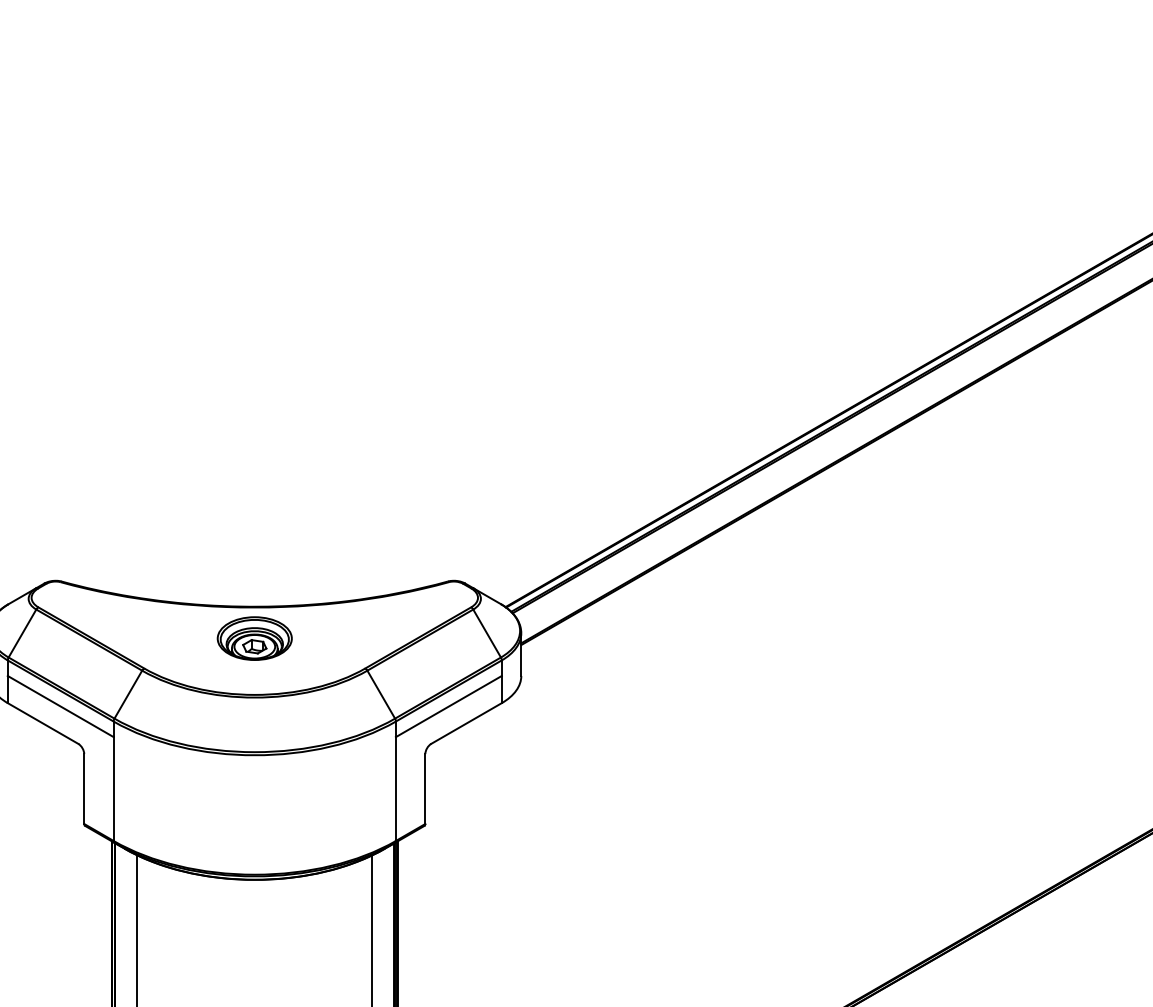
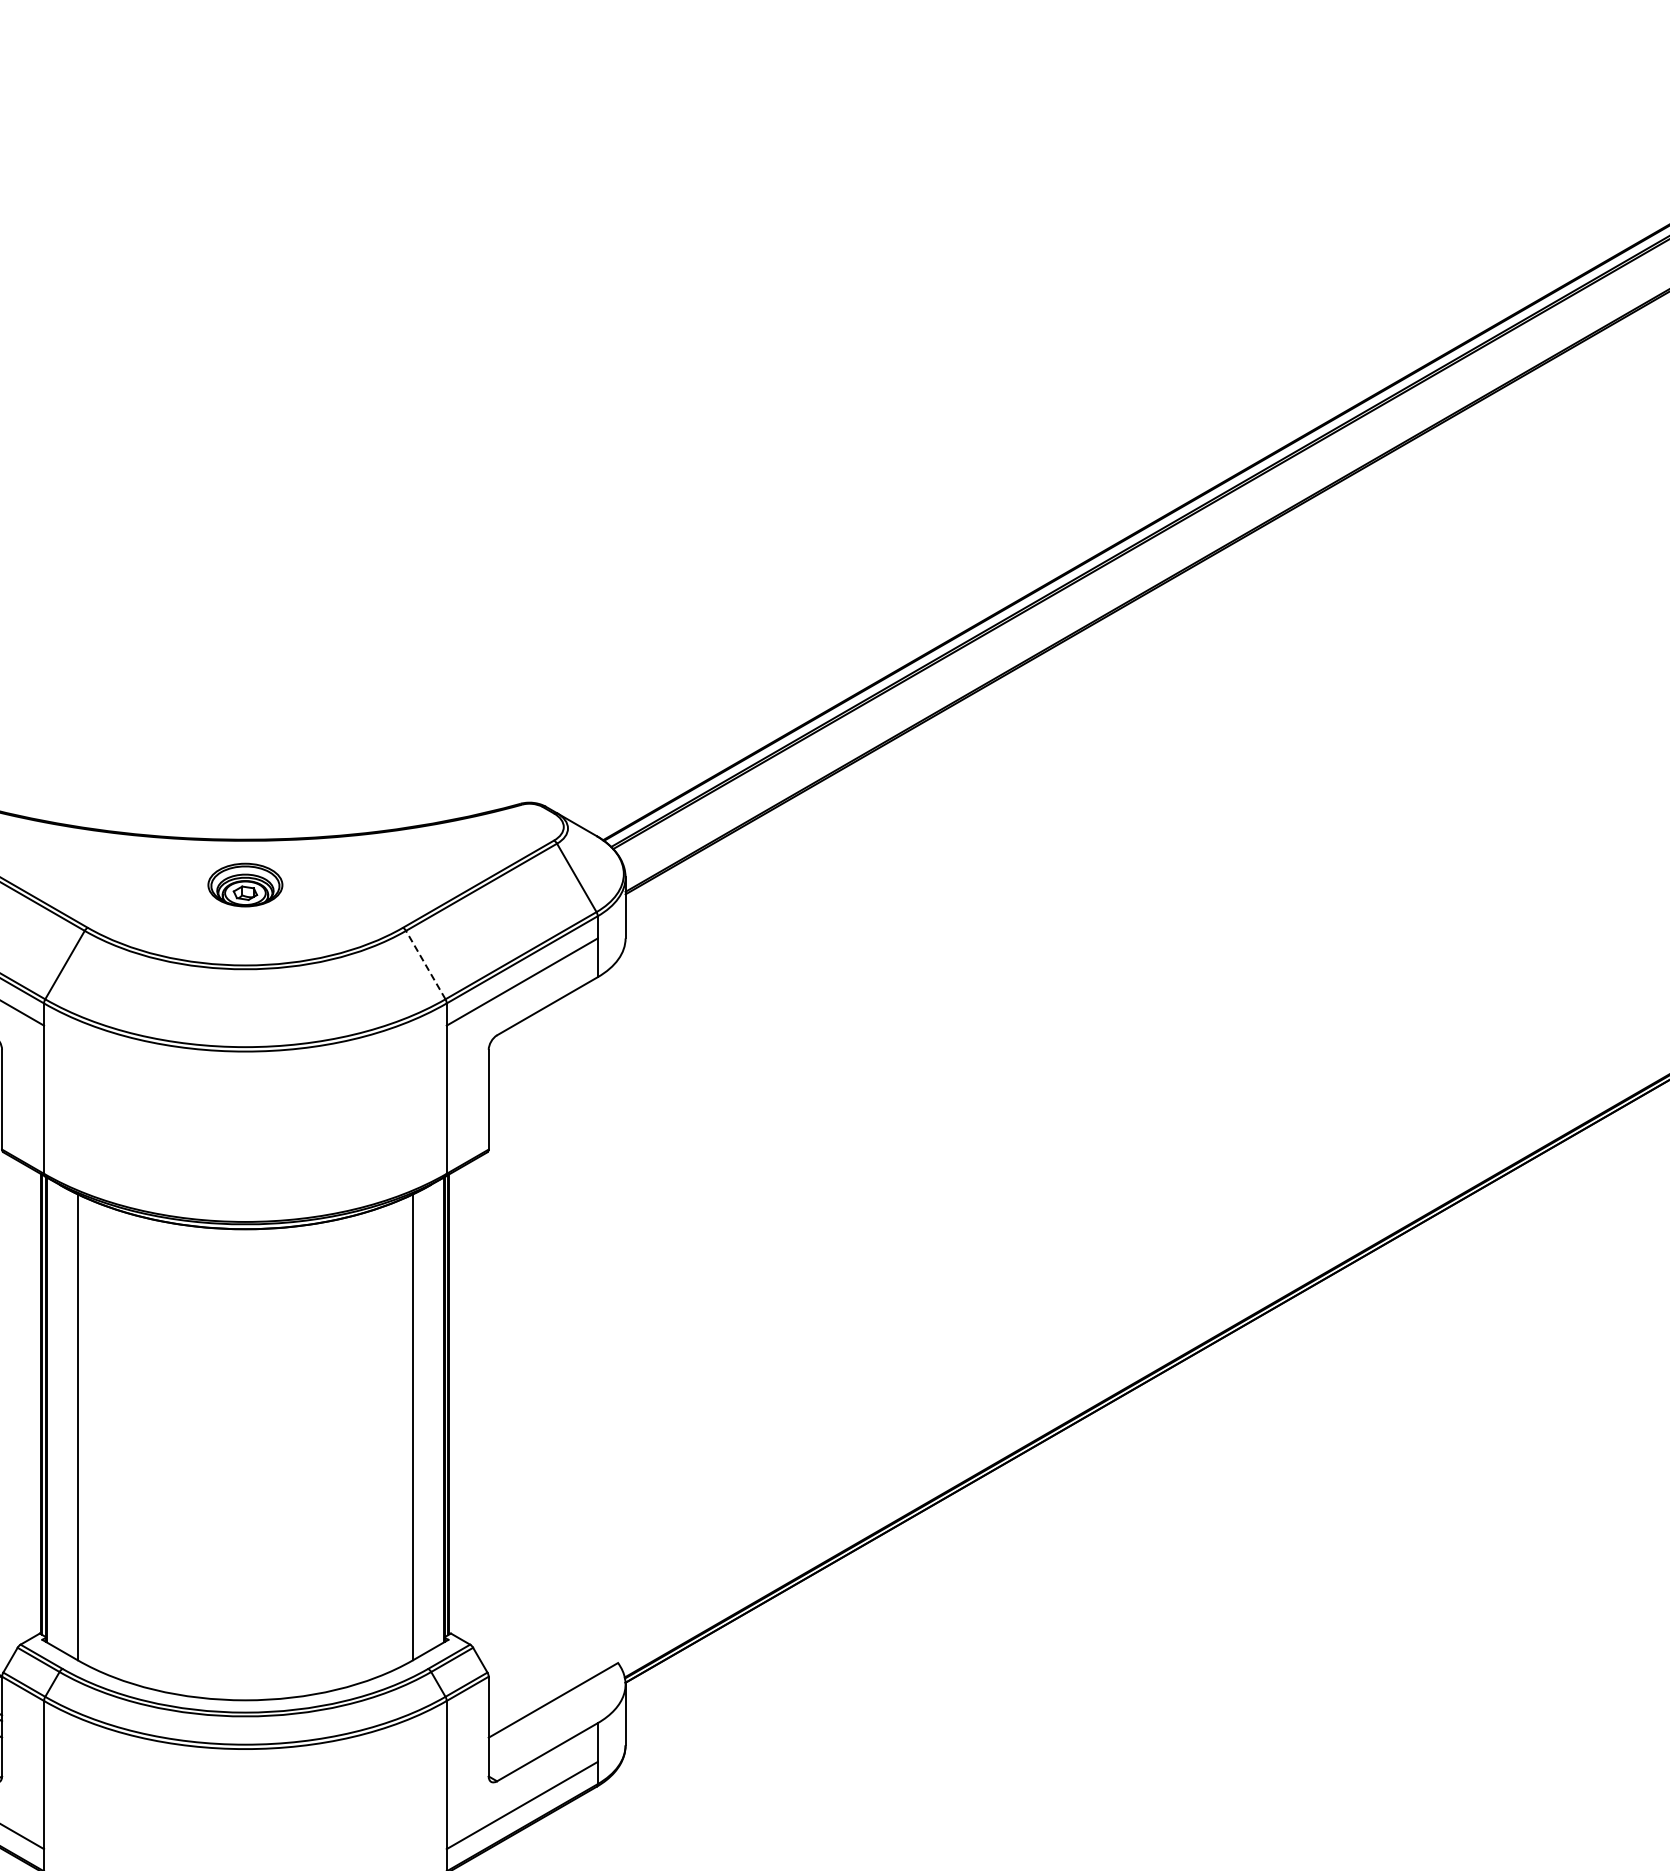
part: (254, 638) -> (245, 884), size x0.7
line: (381, 694) -> (425, 964), solid -> dashed

